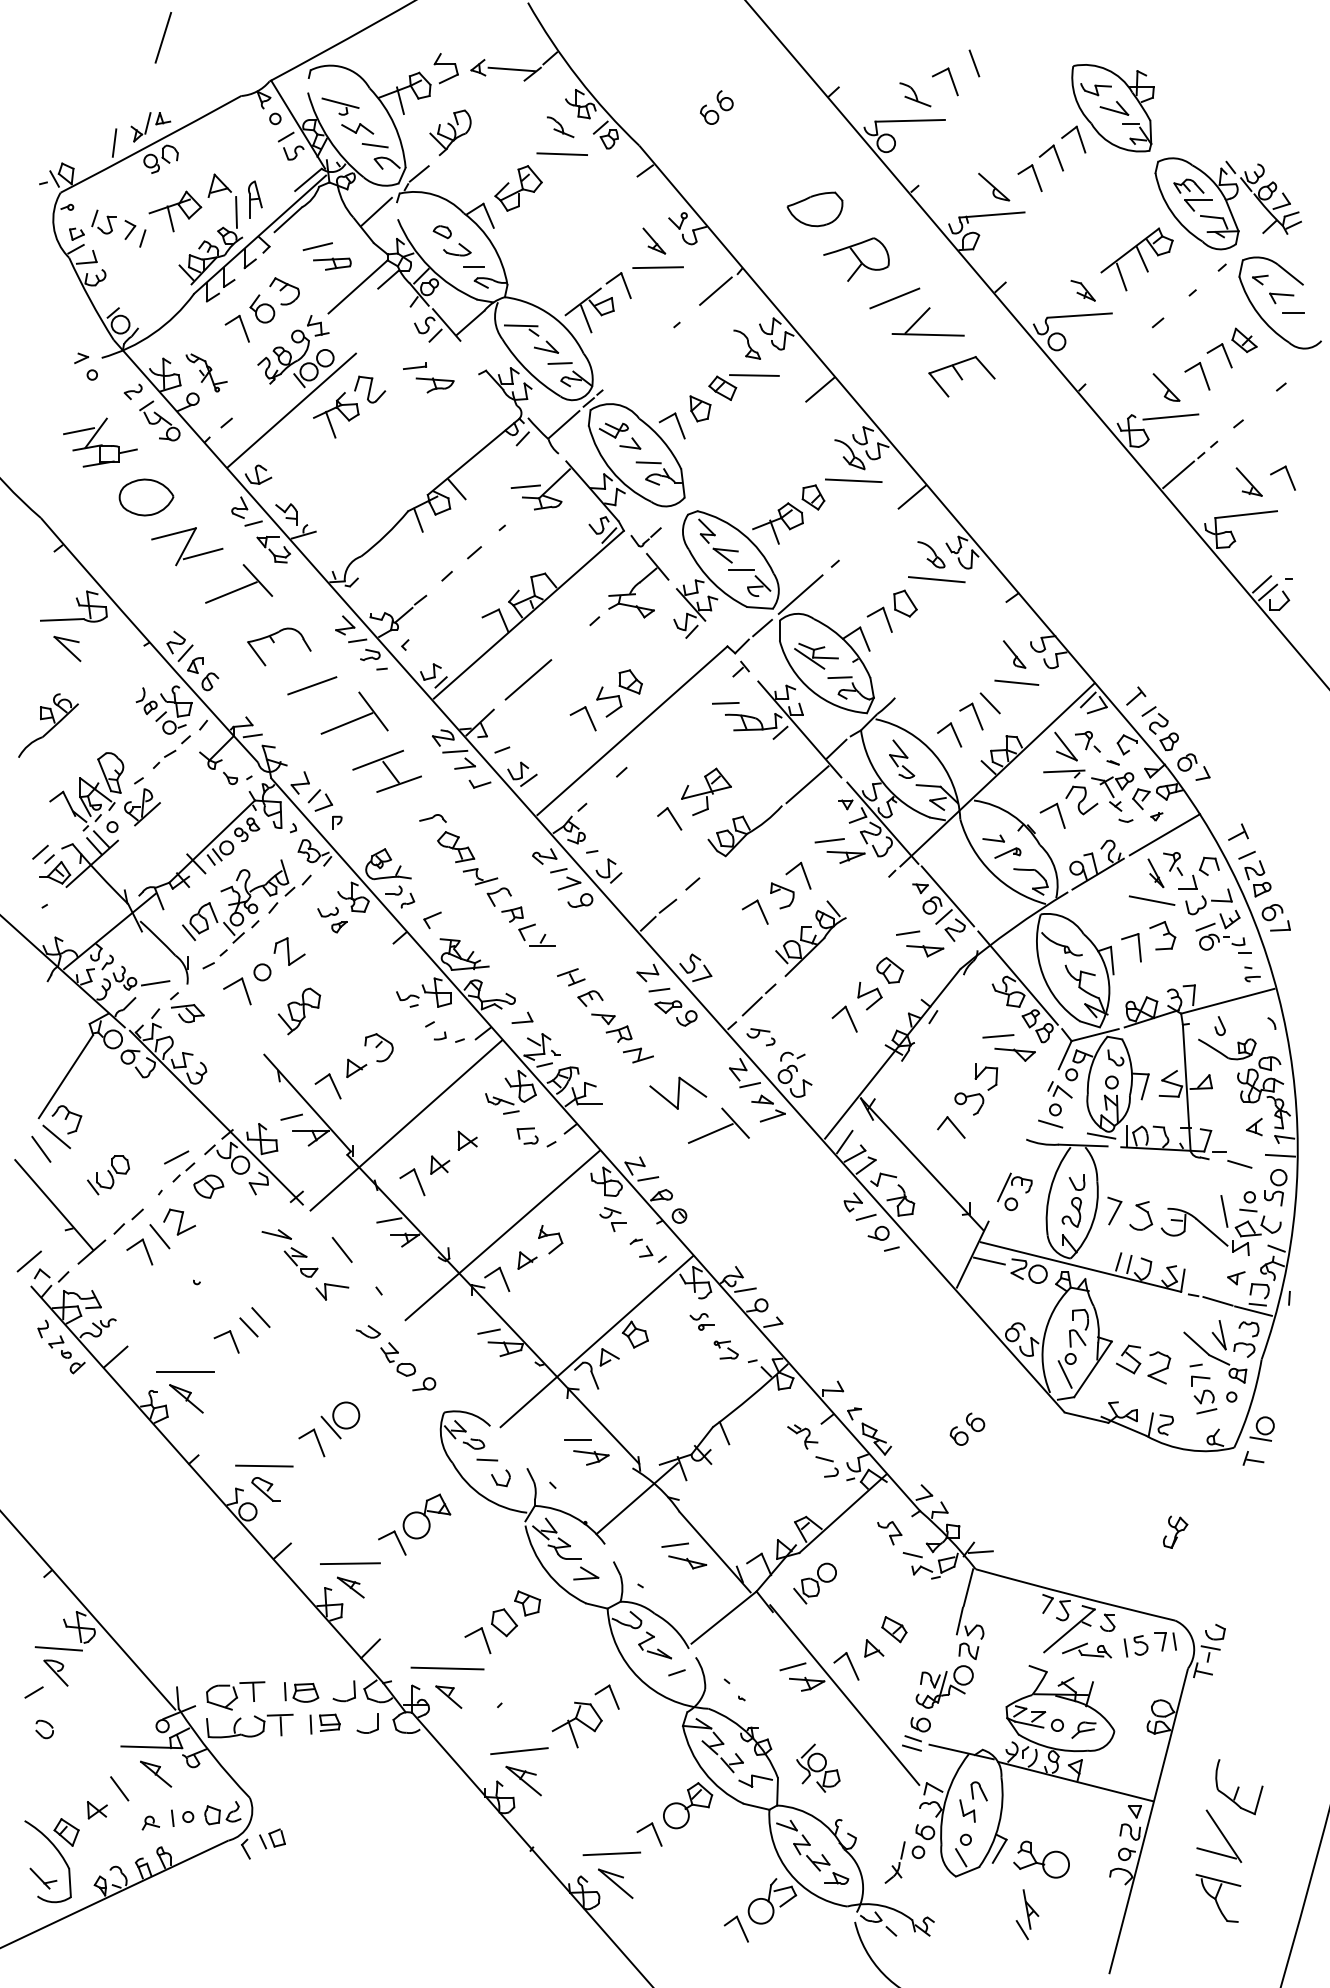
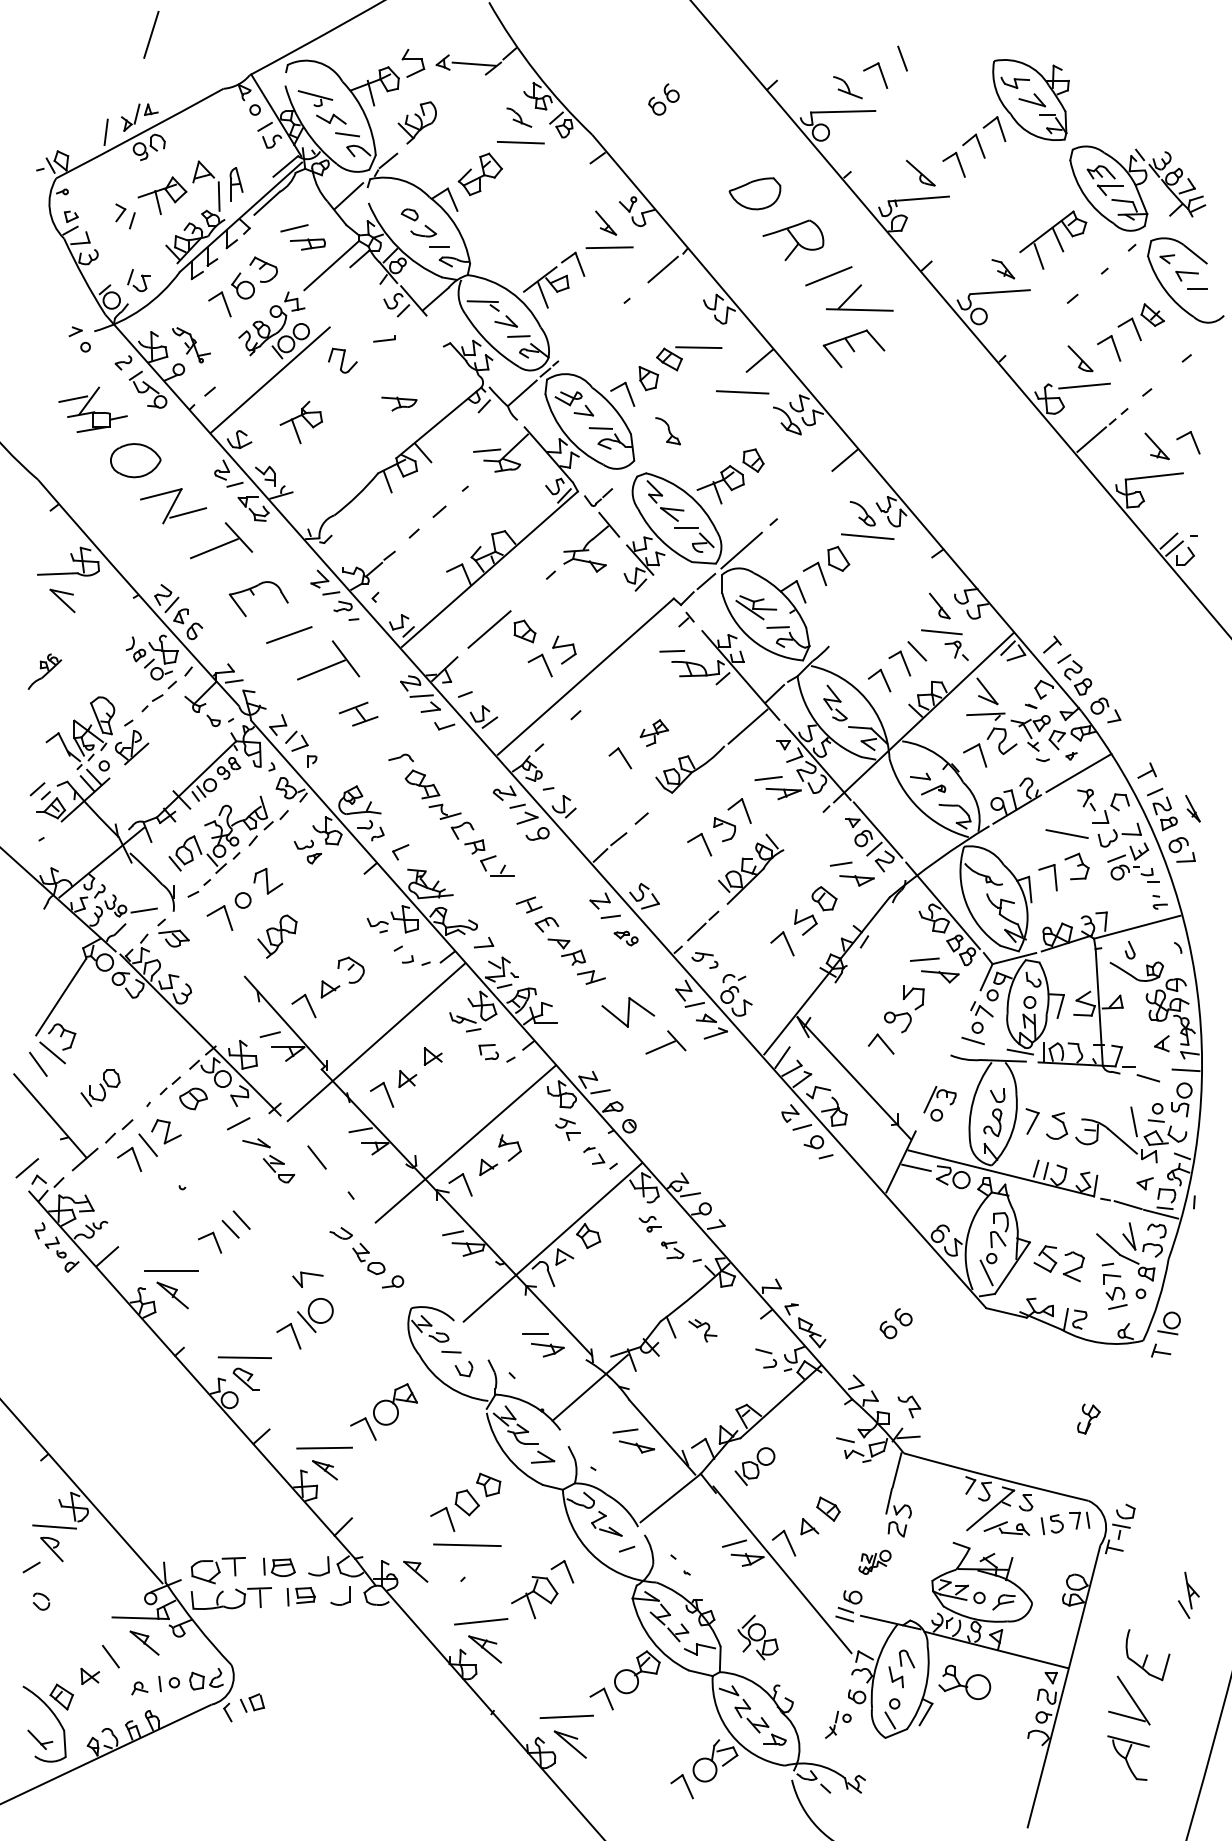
part: (103, 221) -> (138, 280), moved
part: (746, 344) -> (667, 431), moved
part: (961, 376) -> (853, 348), moved
part: (434, 385) -> (398, 404), moved
part: (336, 415) -> (301, 422), moved
line: (853, 480) -> (742, 392), moved
part: (630, 681) -> (524, 631), moved
part: (48, 725) -> (44, 671), size x0.6
part: (1087, 741) -> (956, 650), moved
part: (386, 770) -> (358, 713), size x0.6
part: (706, 791) -> (654, 732), size x0.6
part: (1155, 873) -> (1192, 808), moved
part: (675, 1013) -> (625, 938), size x0.6
part: (718, 1125) -> (665, 1042), size x0.7
line: (176, 1157) -> (238, 1123), moved
part: (332, 1291) -> (308, 1279), moved
part: (802, 1436) -> (702, 1330), moved
part: (889, 1533) -> (909, 1407), moved
line: (447, 1668) -> (467, 1545), moved
part: (944, 1686) -> (874, 1561), size x0.6
part: (1041, 1859) -> (964, 1682), moved
part: (904, 1862) -> (837, 1724), size x0.7
part: (1027, 1914) -> (1188, 1595), moved

